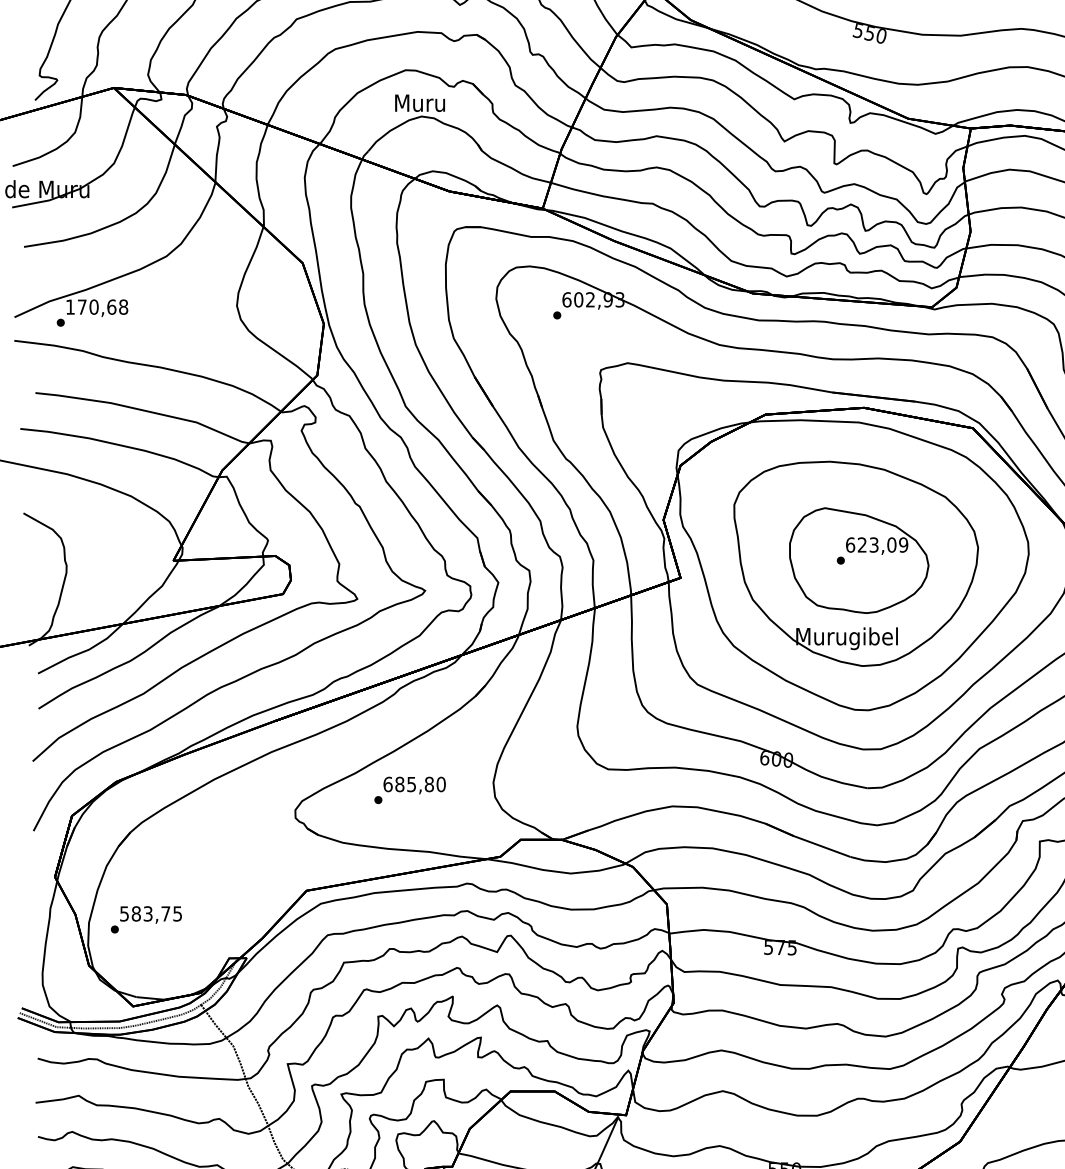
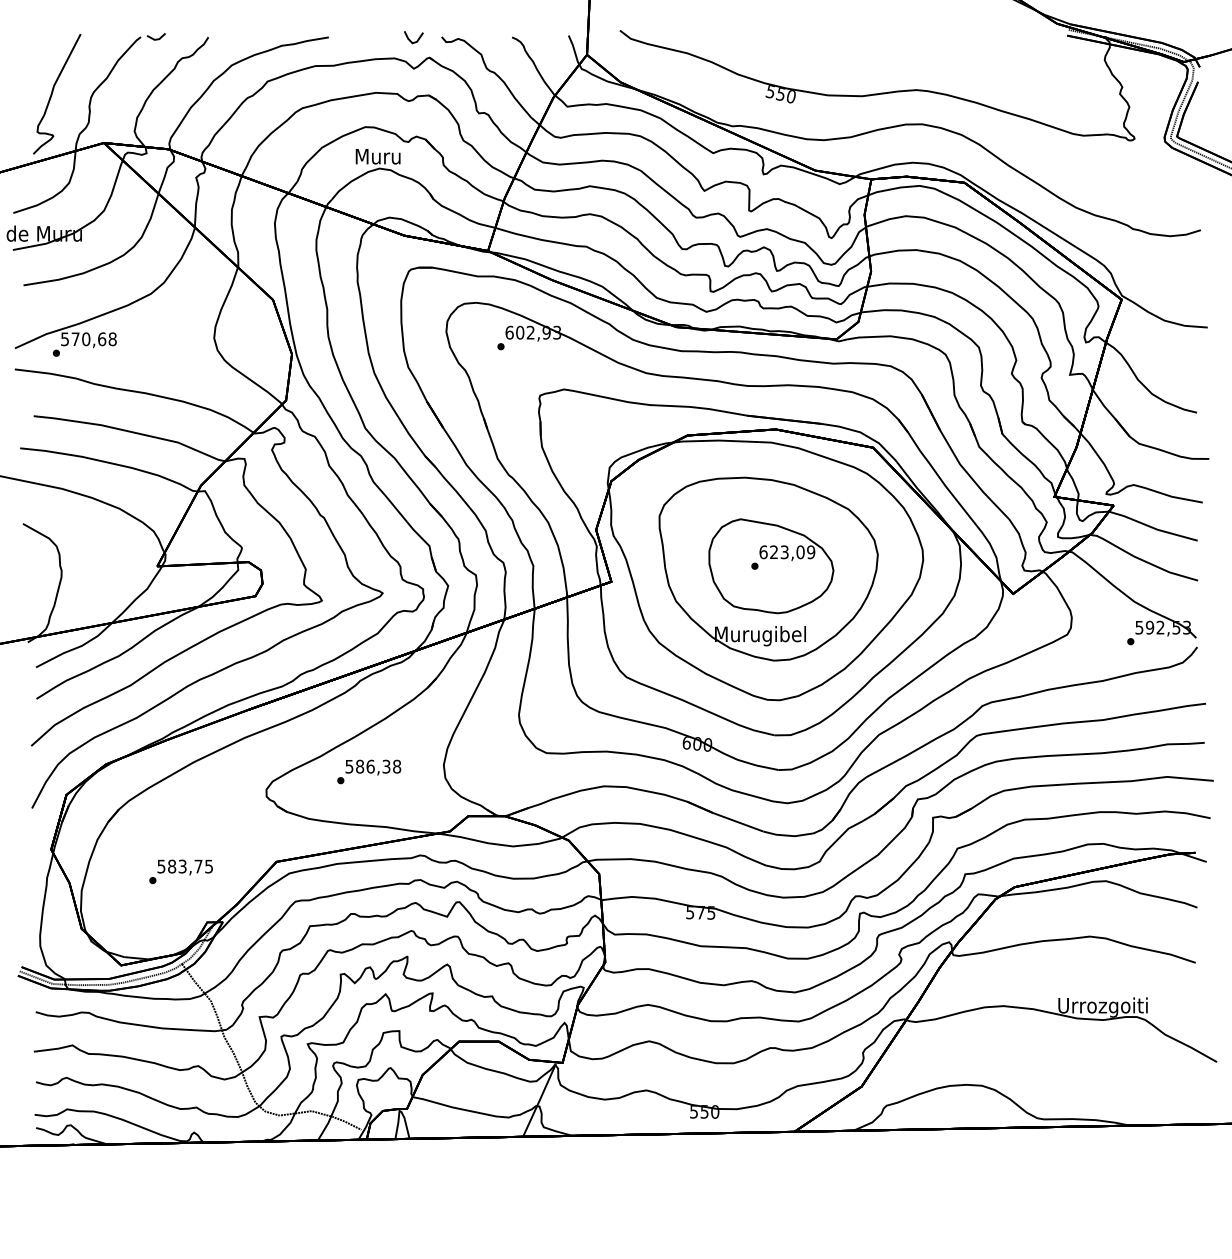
text: (69, 307) -> (64, 339), 170,68 -> 570,68
text: (414, 784) -> (373, 766), 685,80 -> 586,38
text: (145, 919) -> (180, 871), moved

